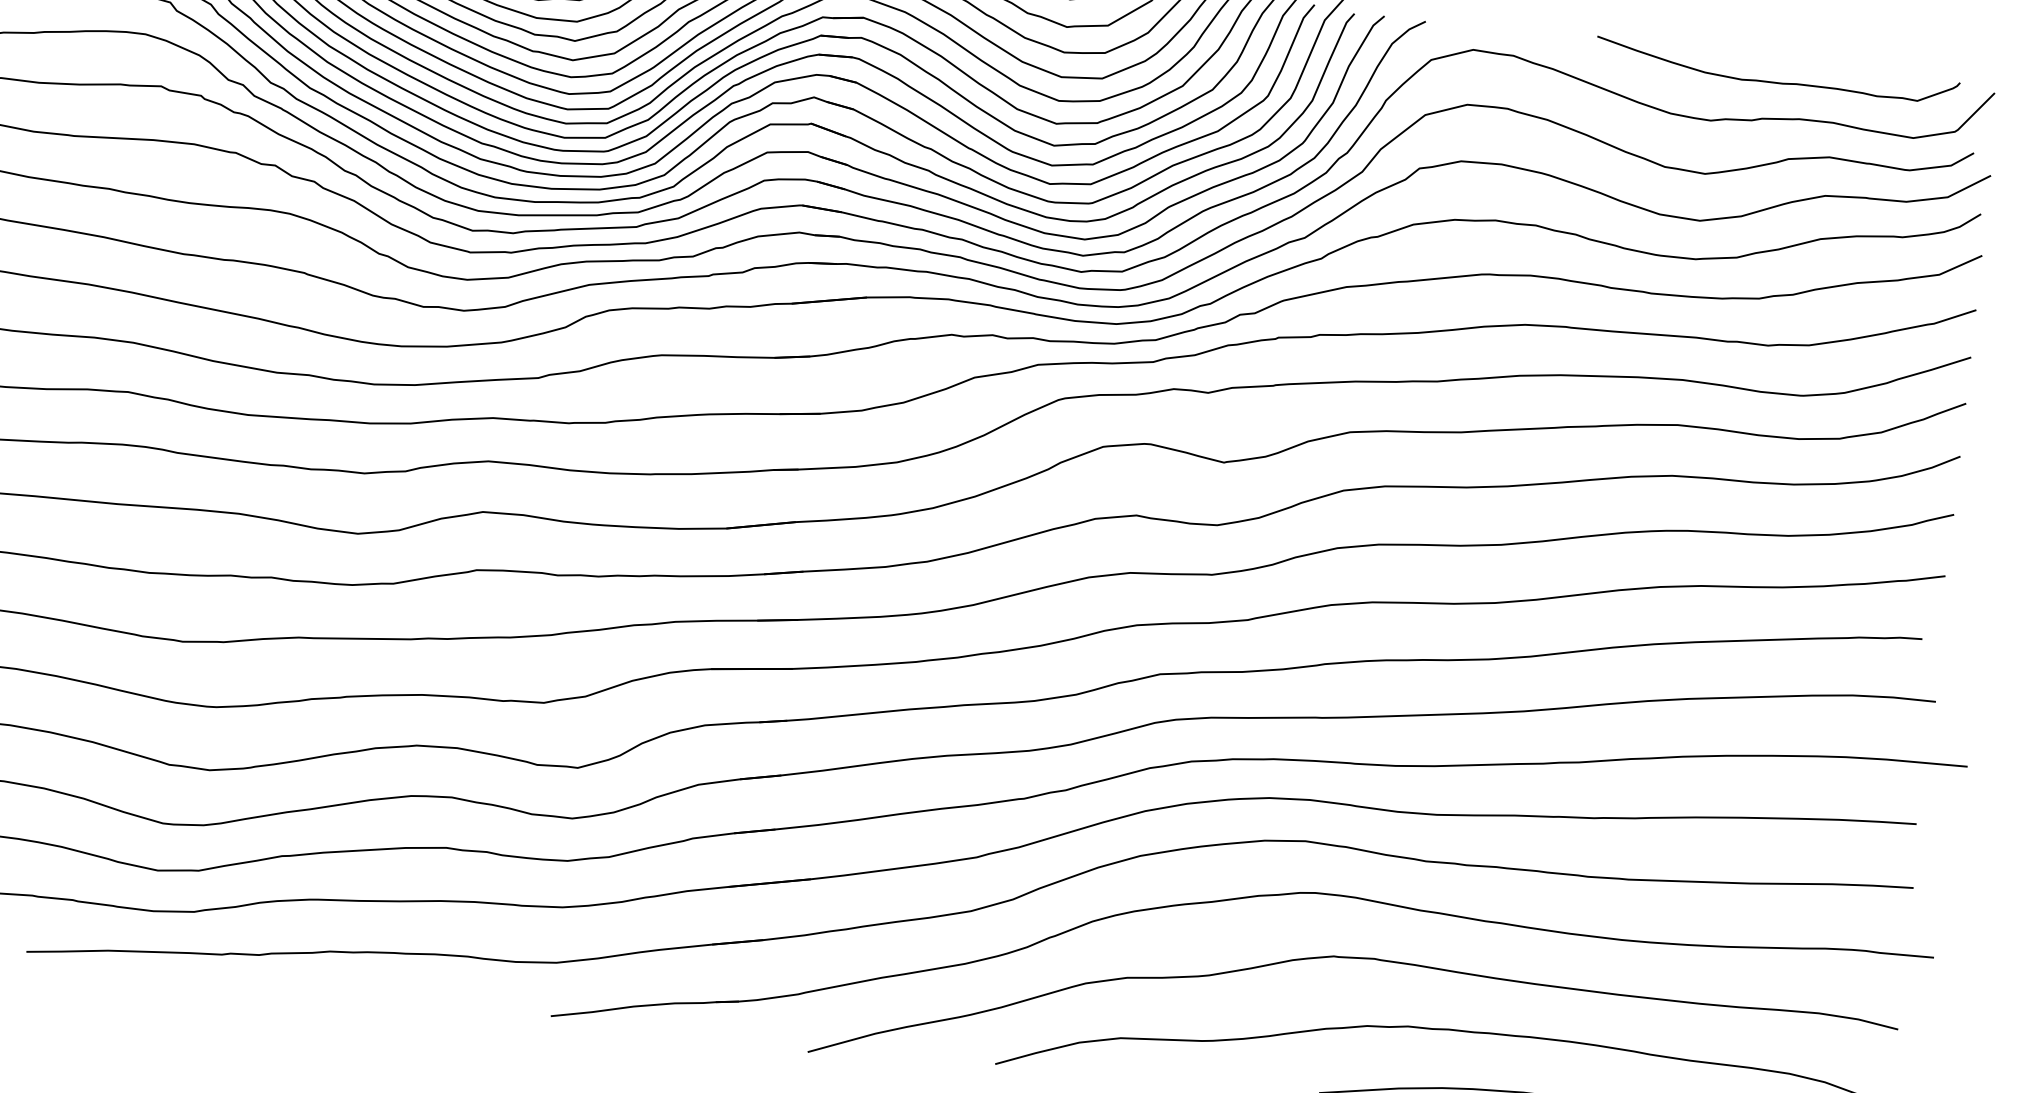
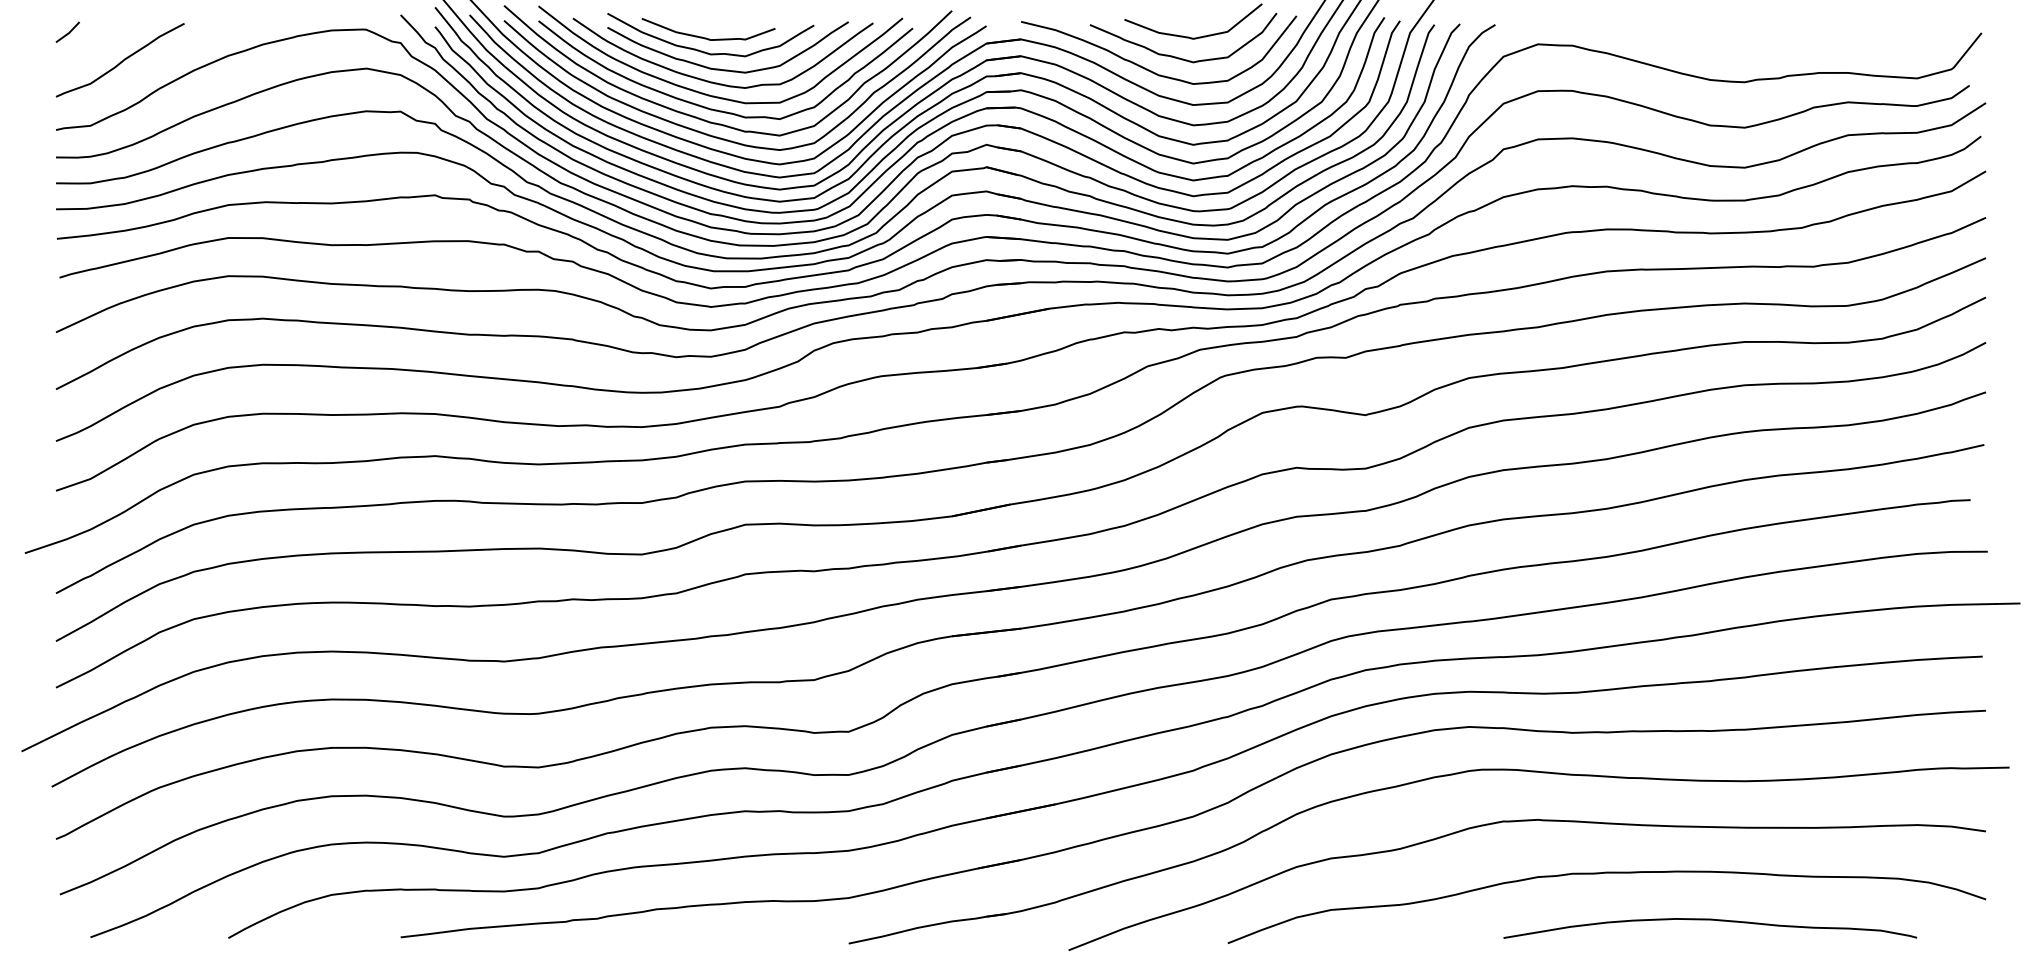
curve: (1776, 81) -> (1796, 43), removed

